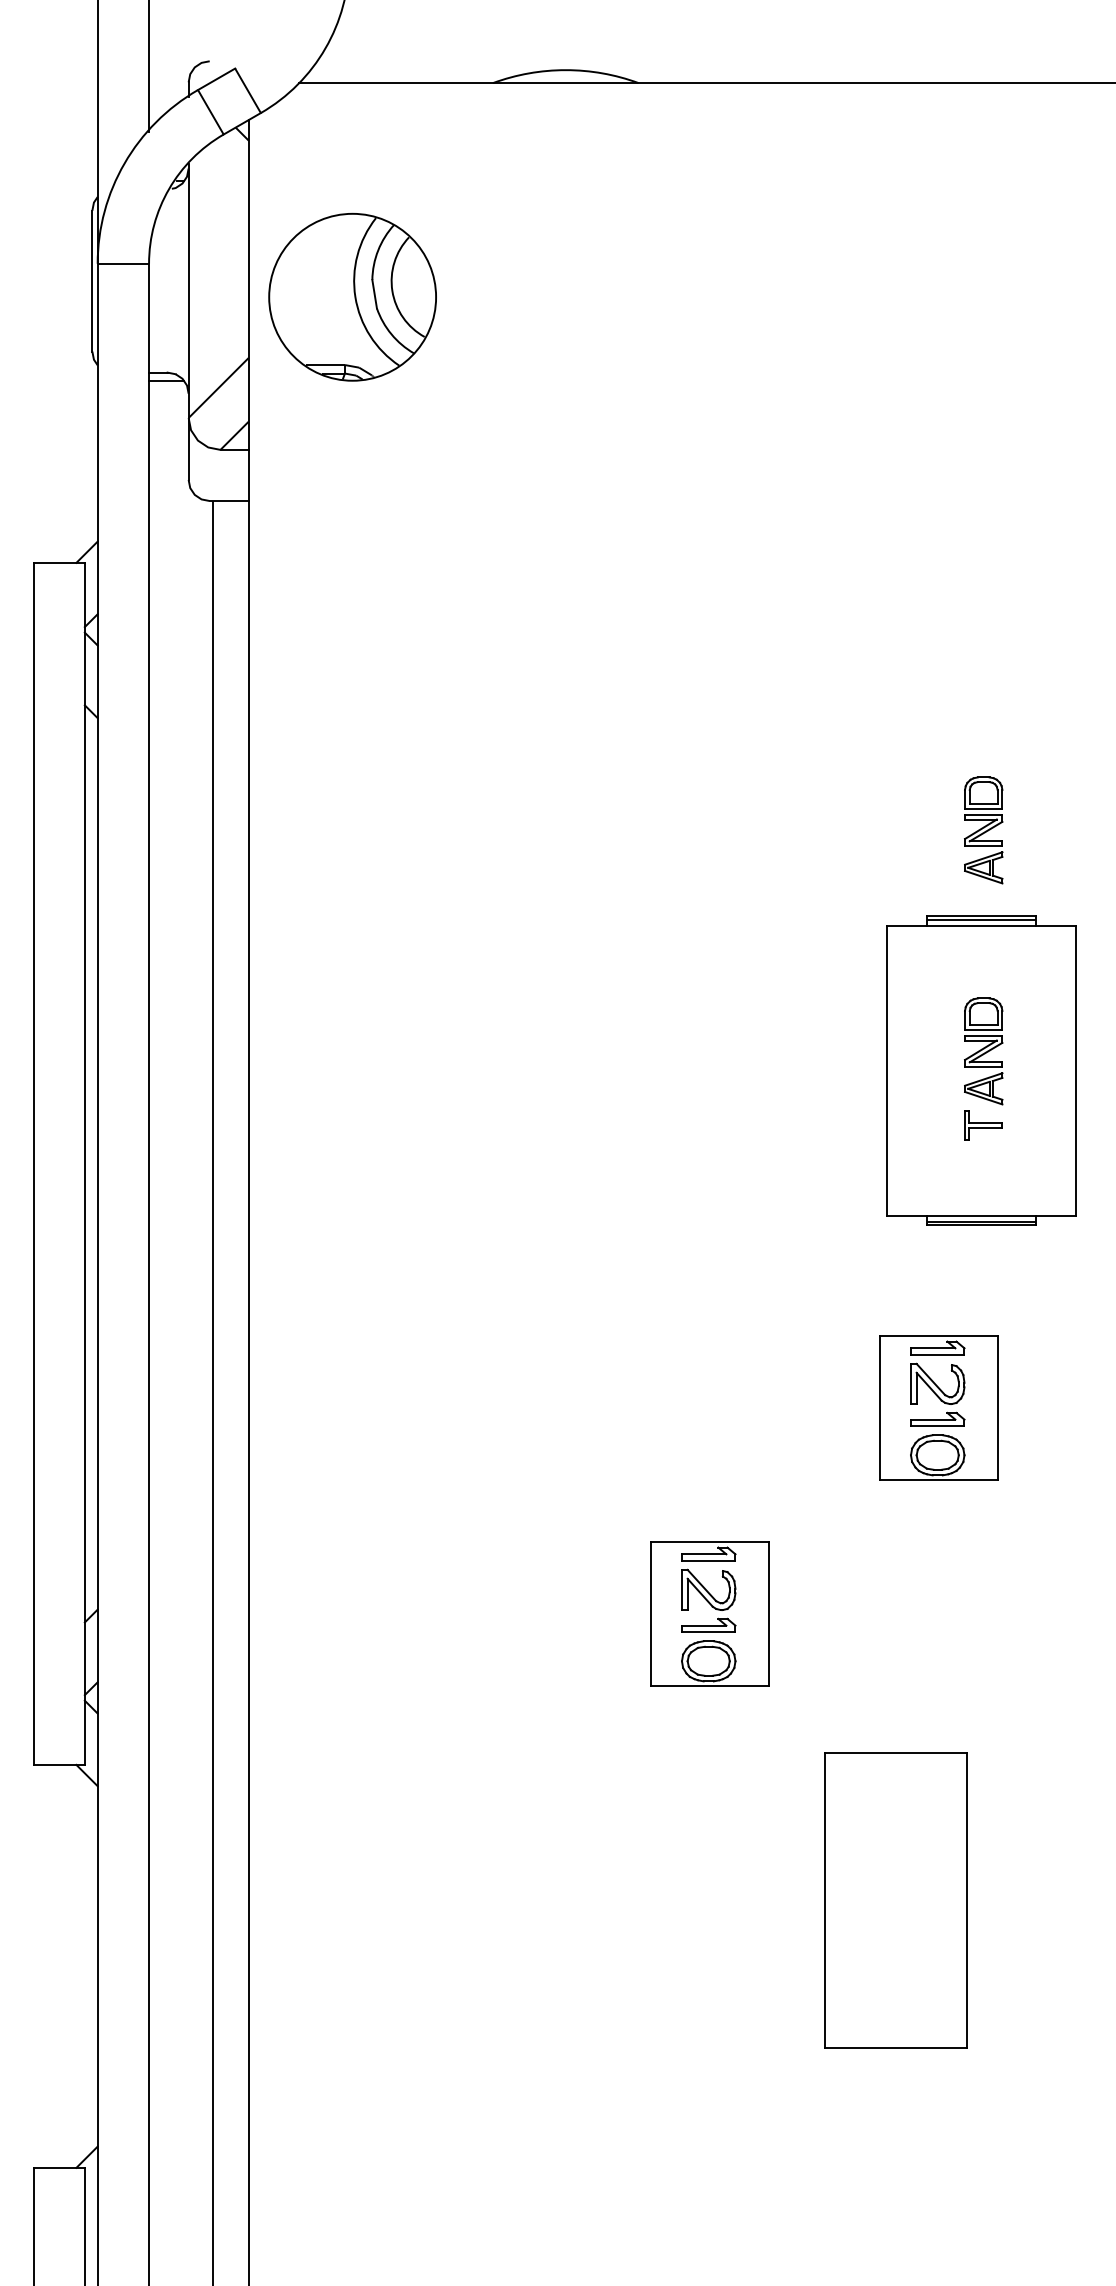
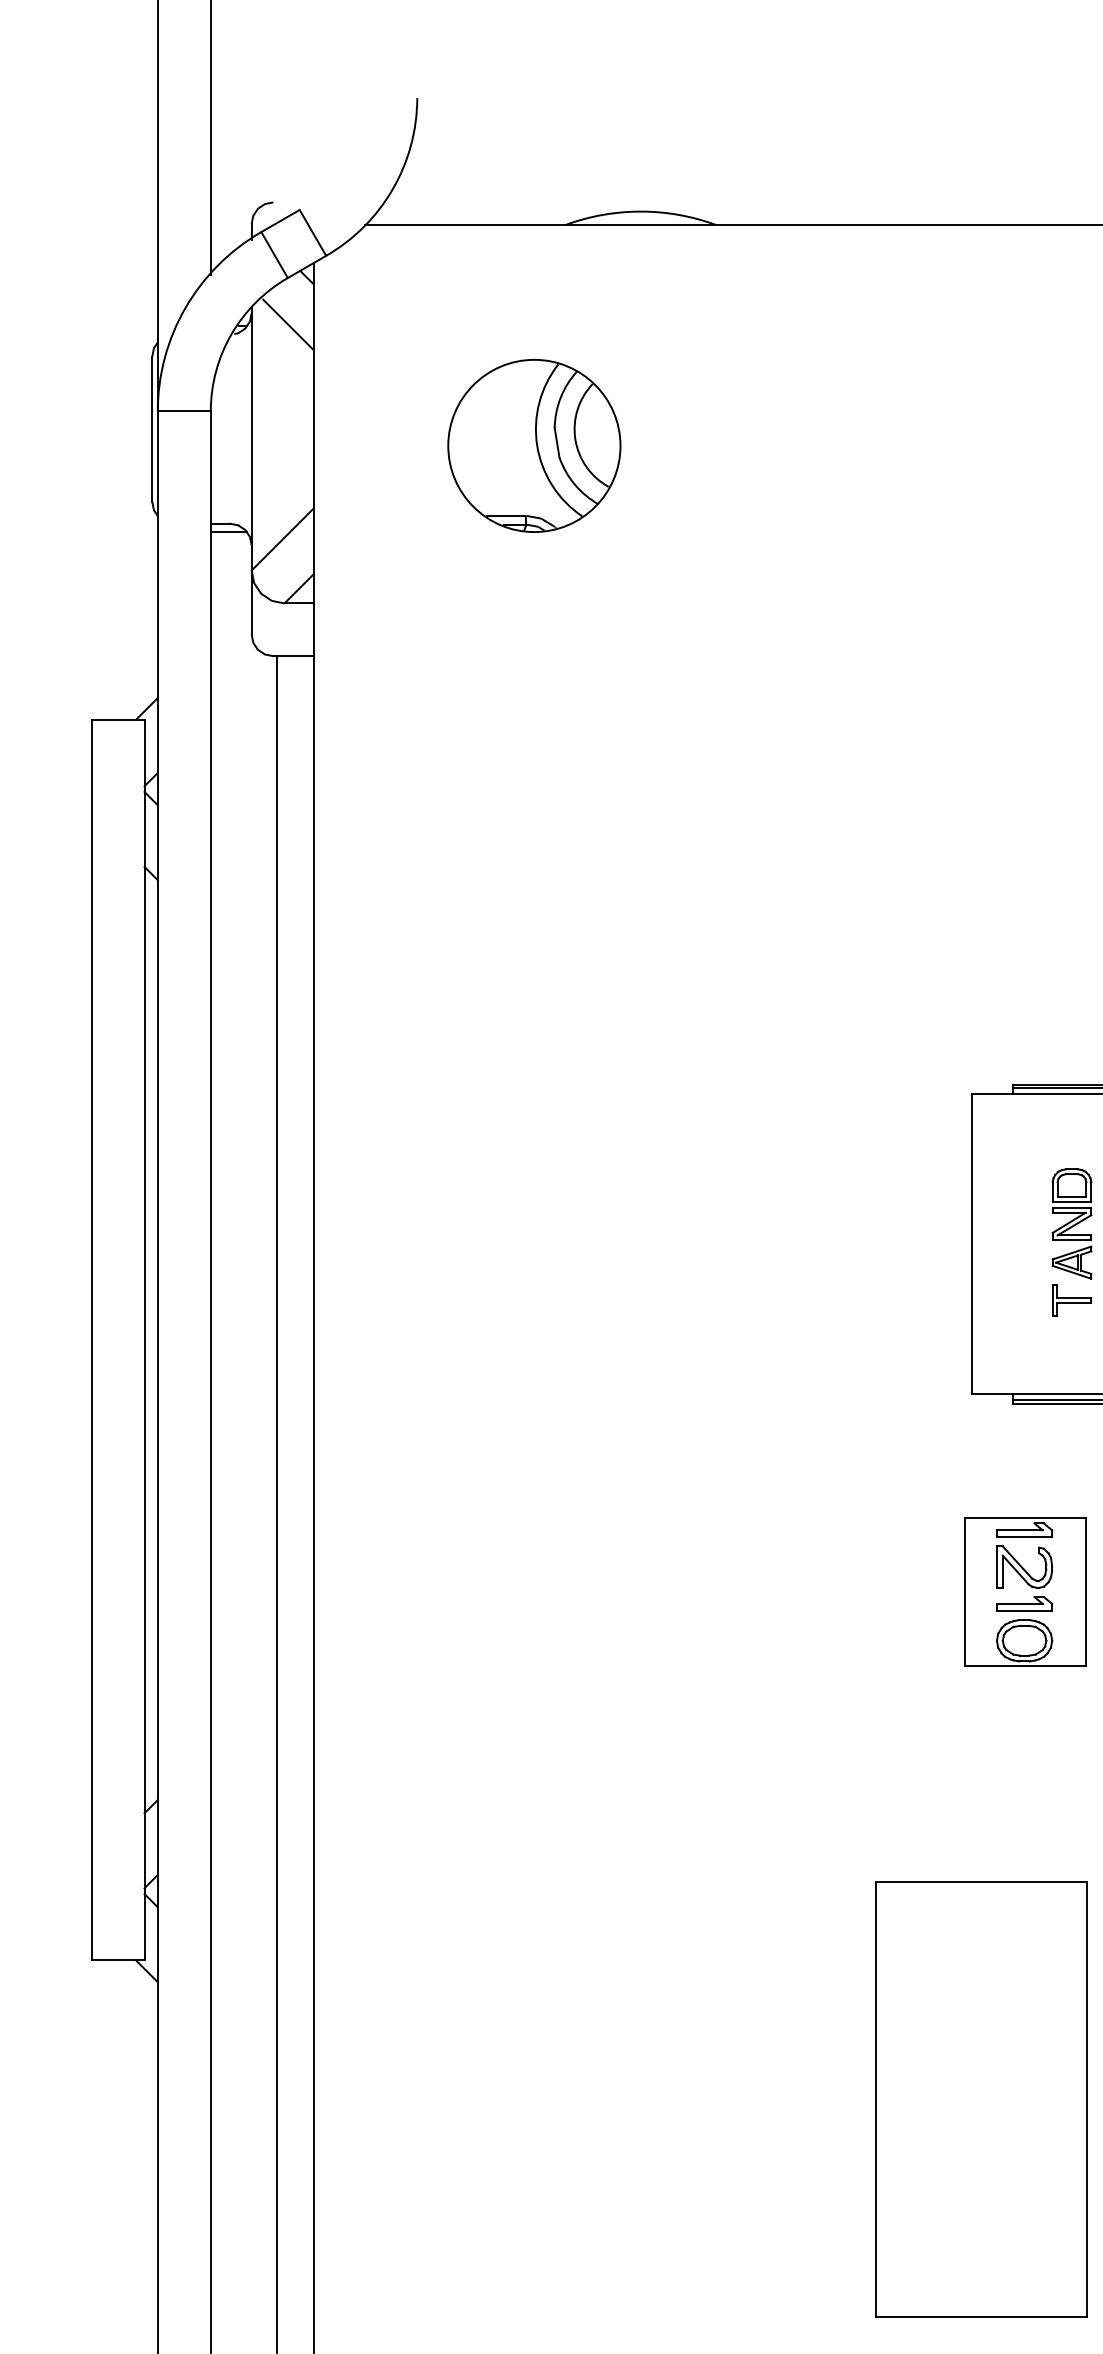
line: (223, 179) -> (287, 324), added
part: (352, 296) -> (534, 445), moved
part: (983, 830) -> (1071, 996), removed
part: (709, 1613) -> (789, 1804), removed
part: (895, 1900) -> (980, 2100), size x1.43

